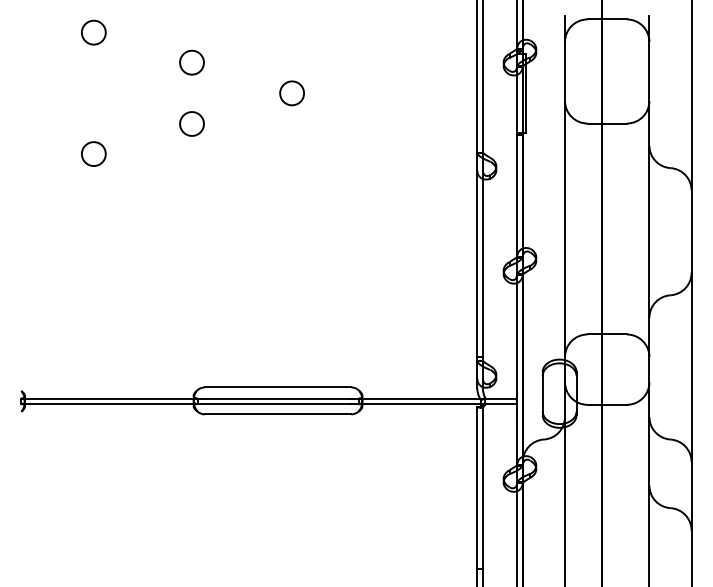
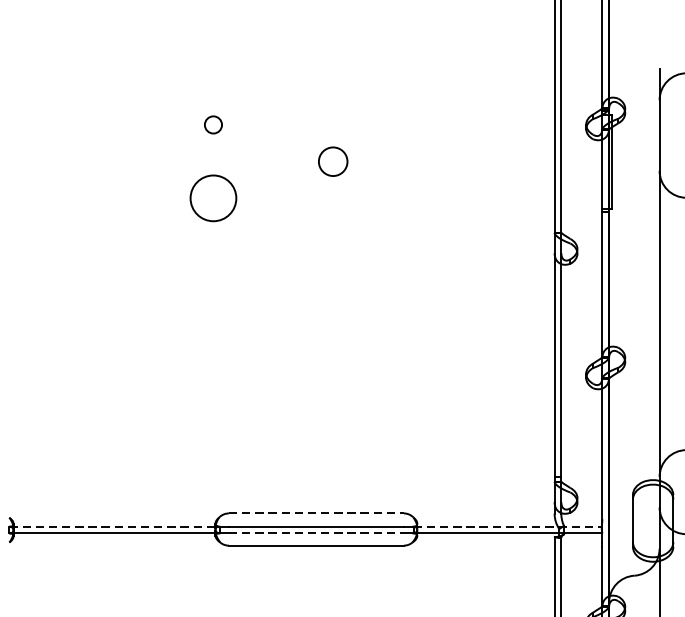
circle: (93, 32) -> (95, 88), removed
circle: (191, 62) -> (212, 124), size x0.6
circle: (191, 123) -> (212, 197), size x1.6
circle: (93, 153) -> (95, 233), removed
line: (278, 387) -> (316, 513), solid -> dashed
line: (109, 398) -> (114, 526), solid -> dashed
line: (438, 398) -> (508, 526), solid -> dashed
line: (278, 404) -> (316, 533), solid -> dashed

